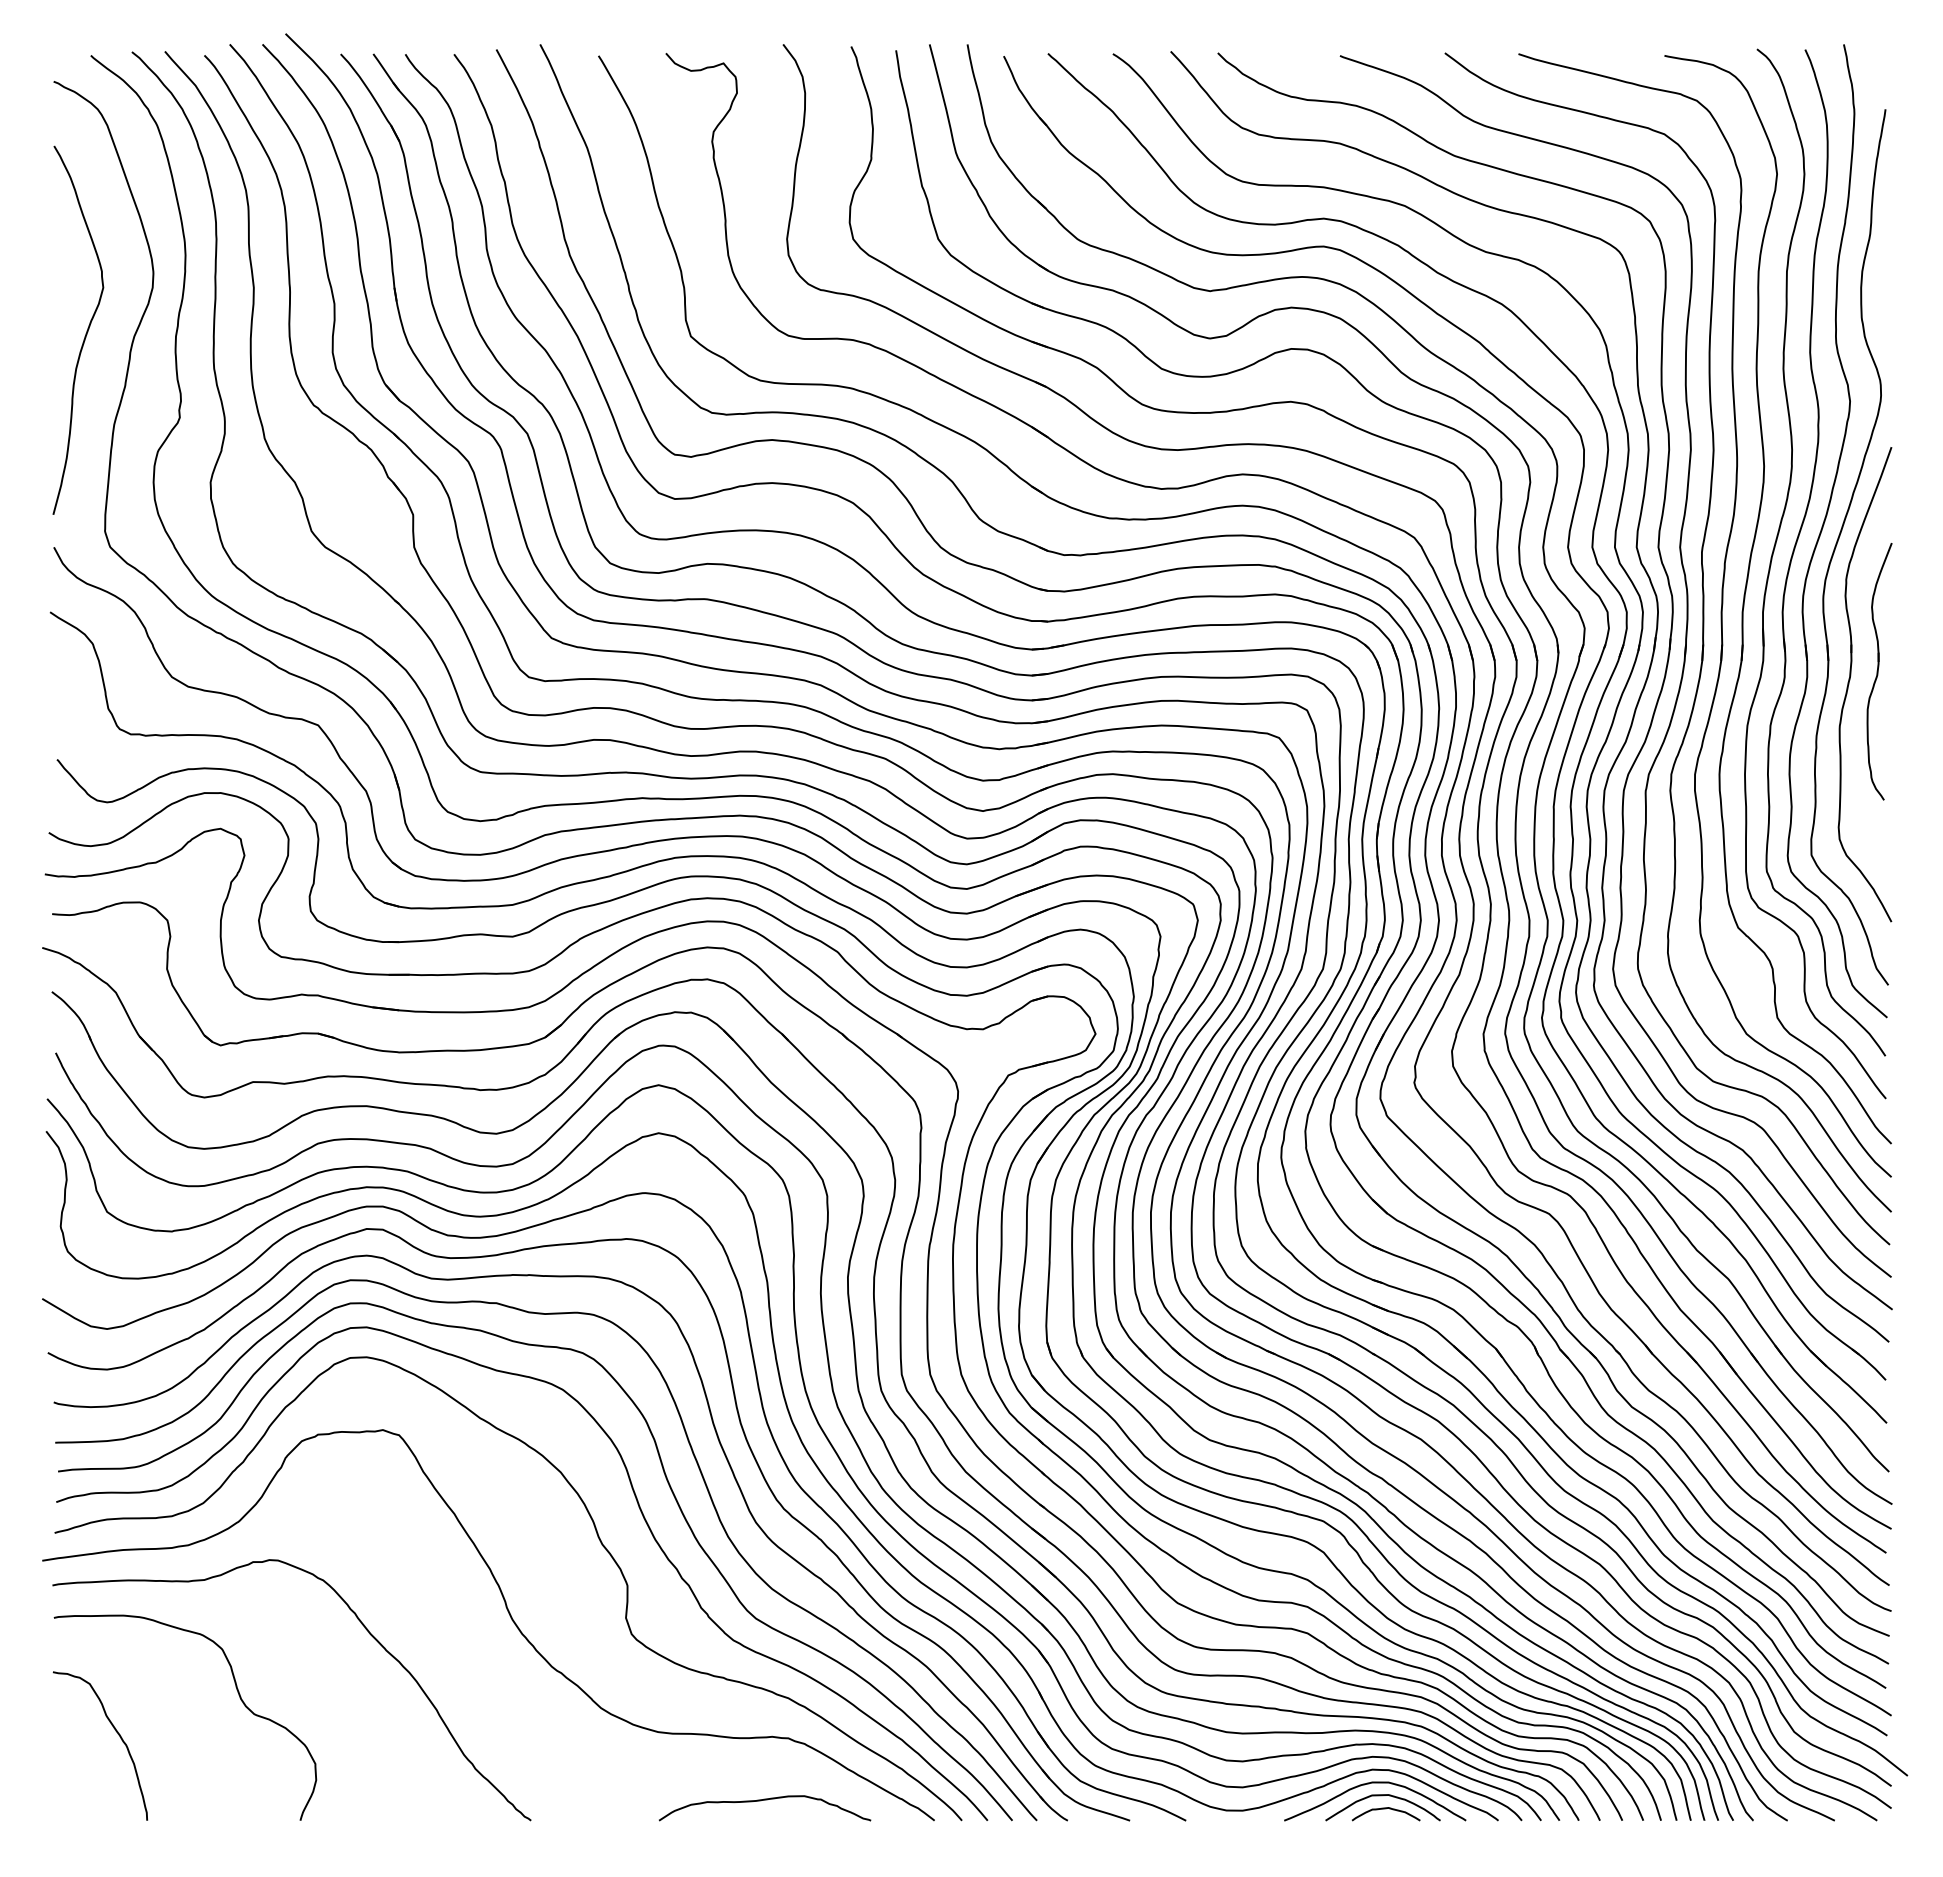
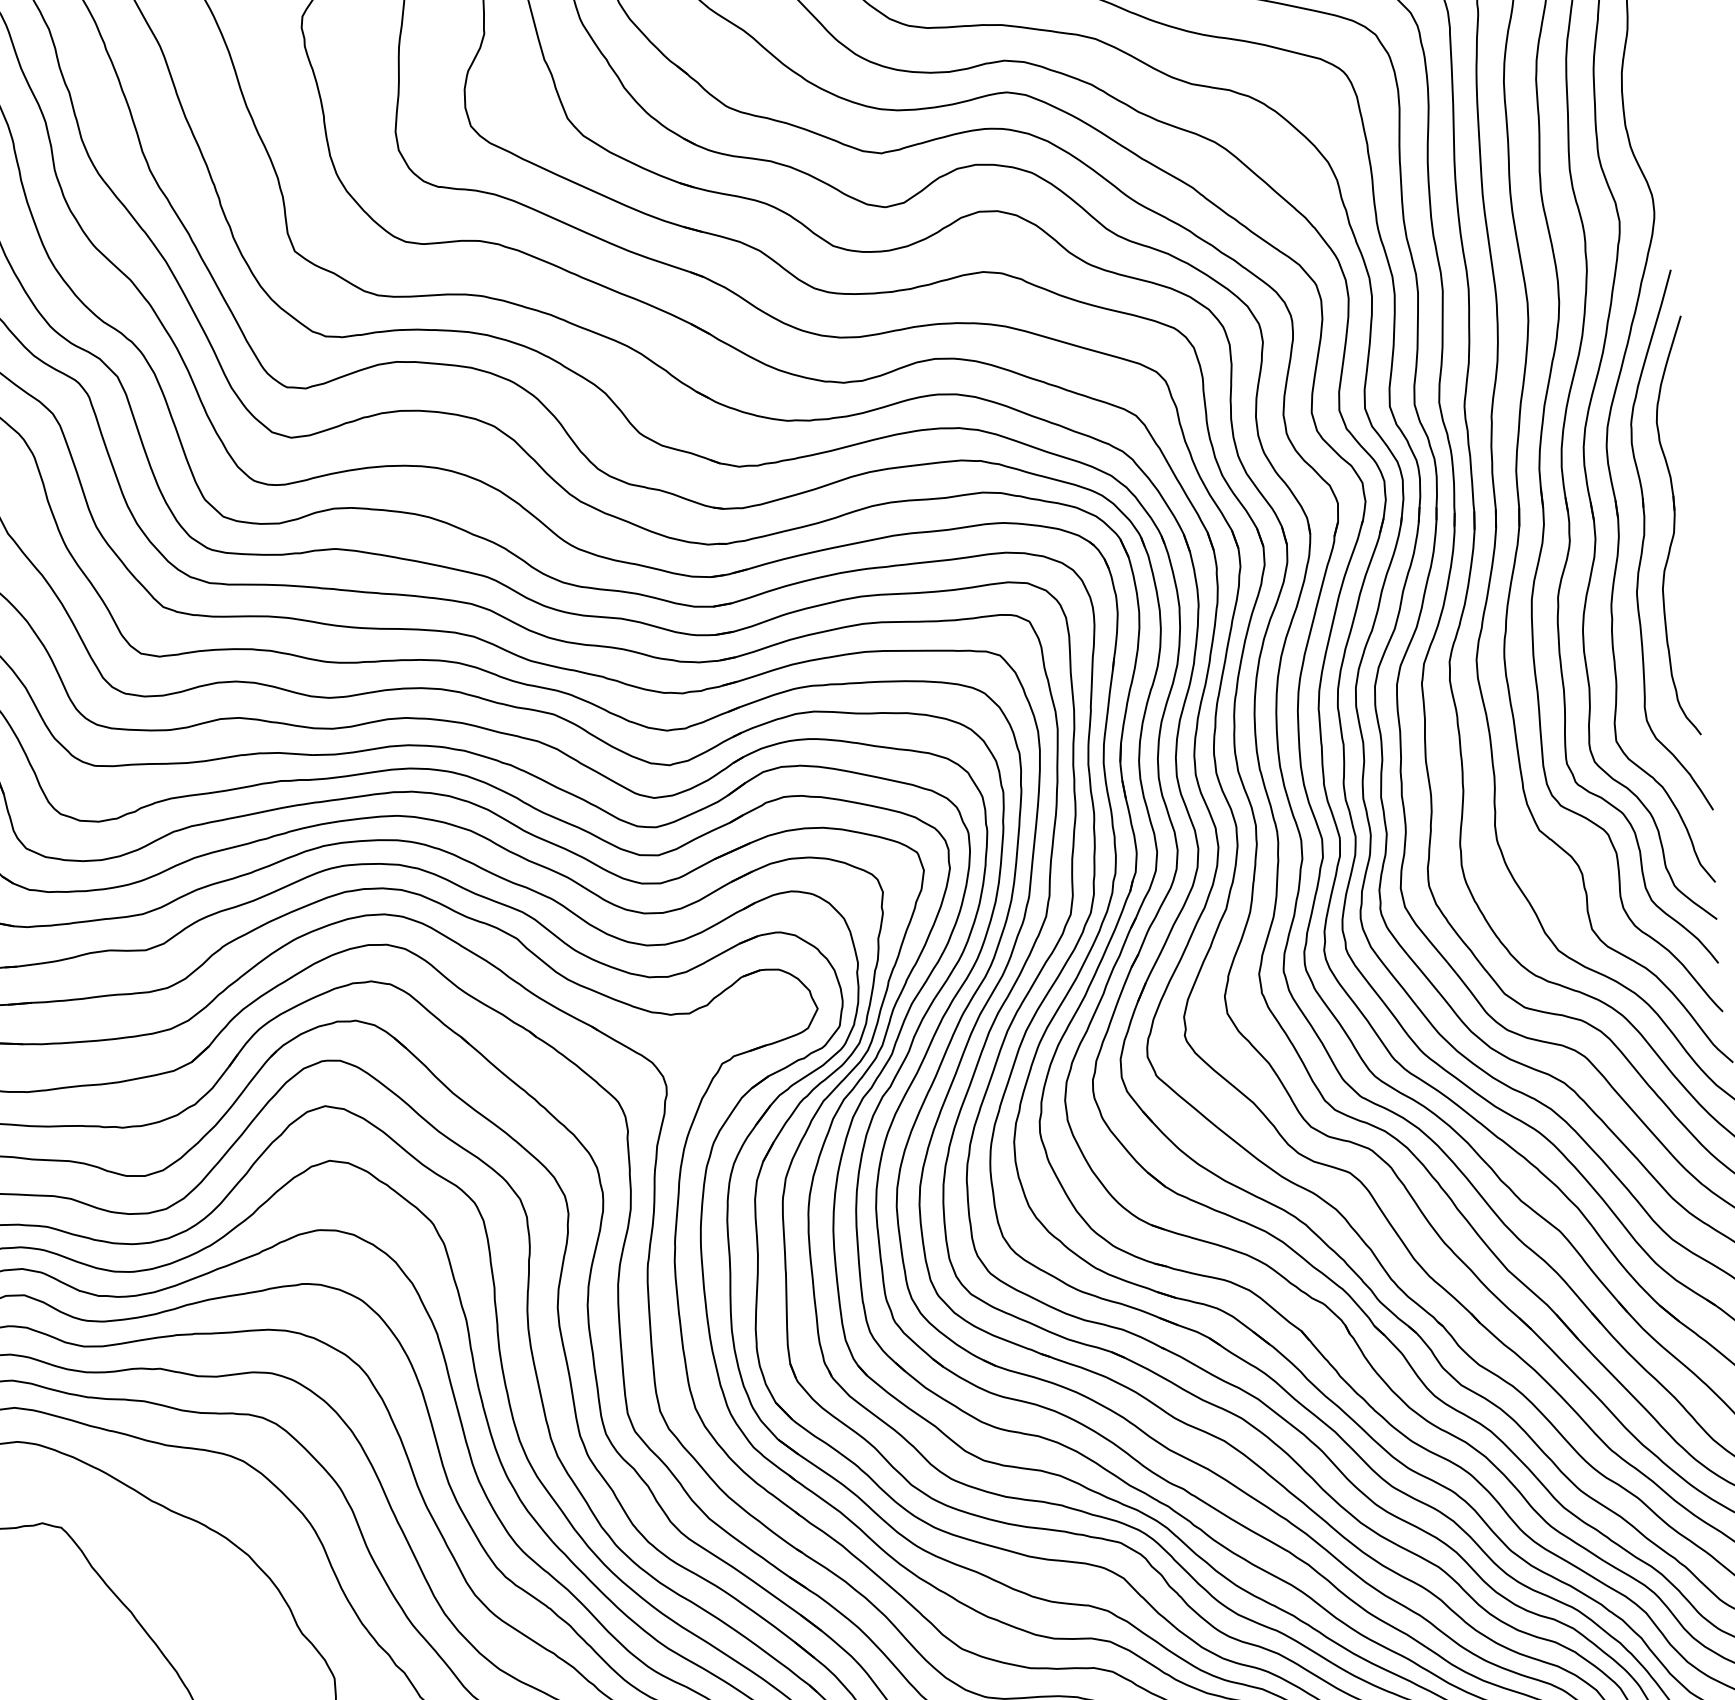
part: (1879, 671) -> (1677, 526), size x1.43

